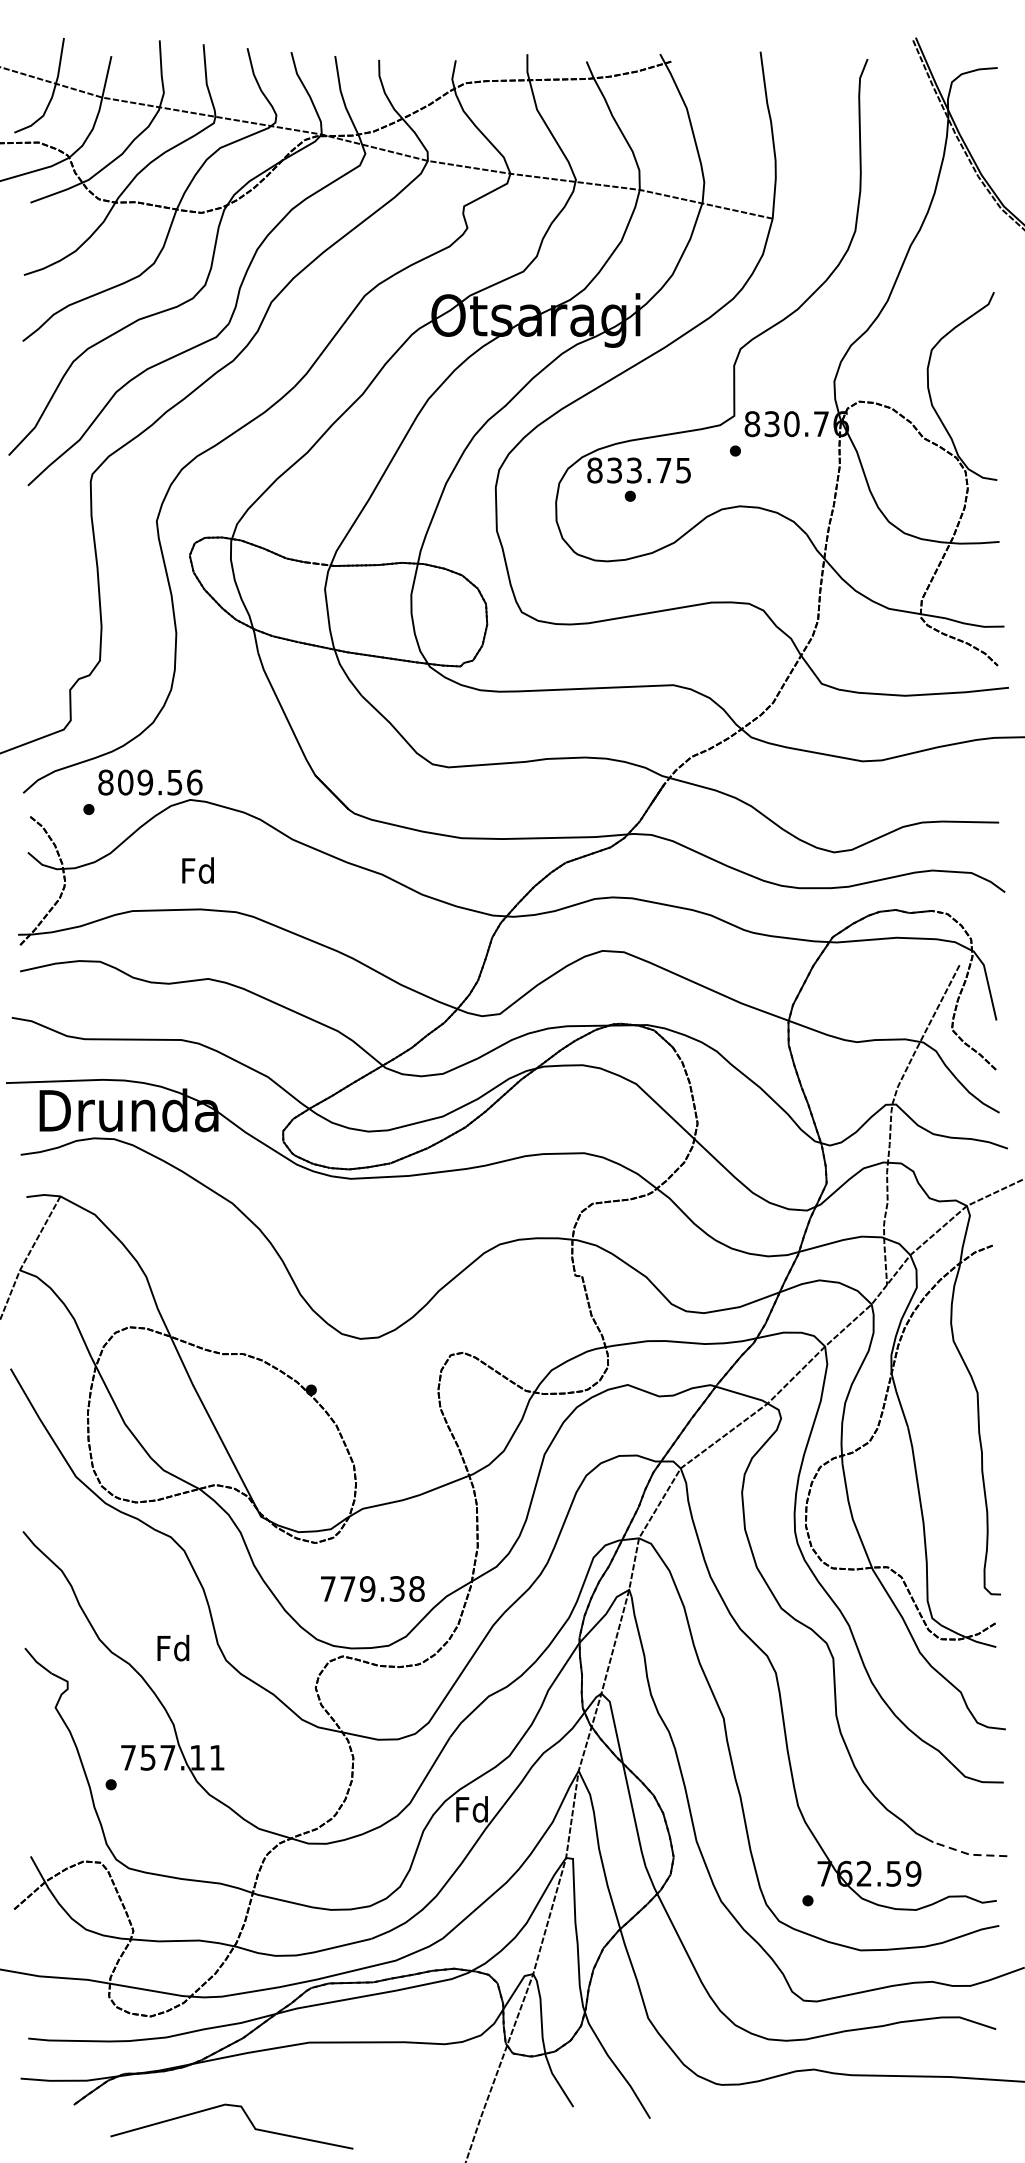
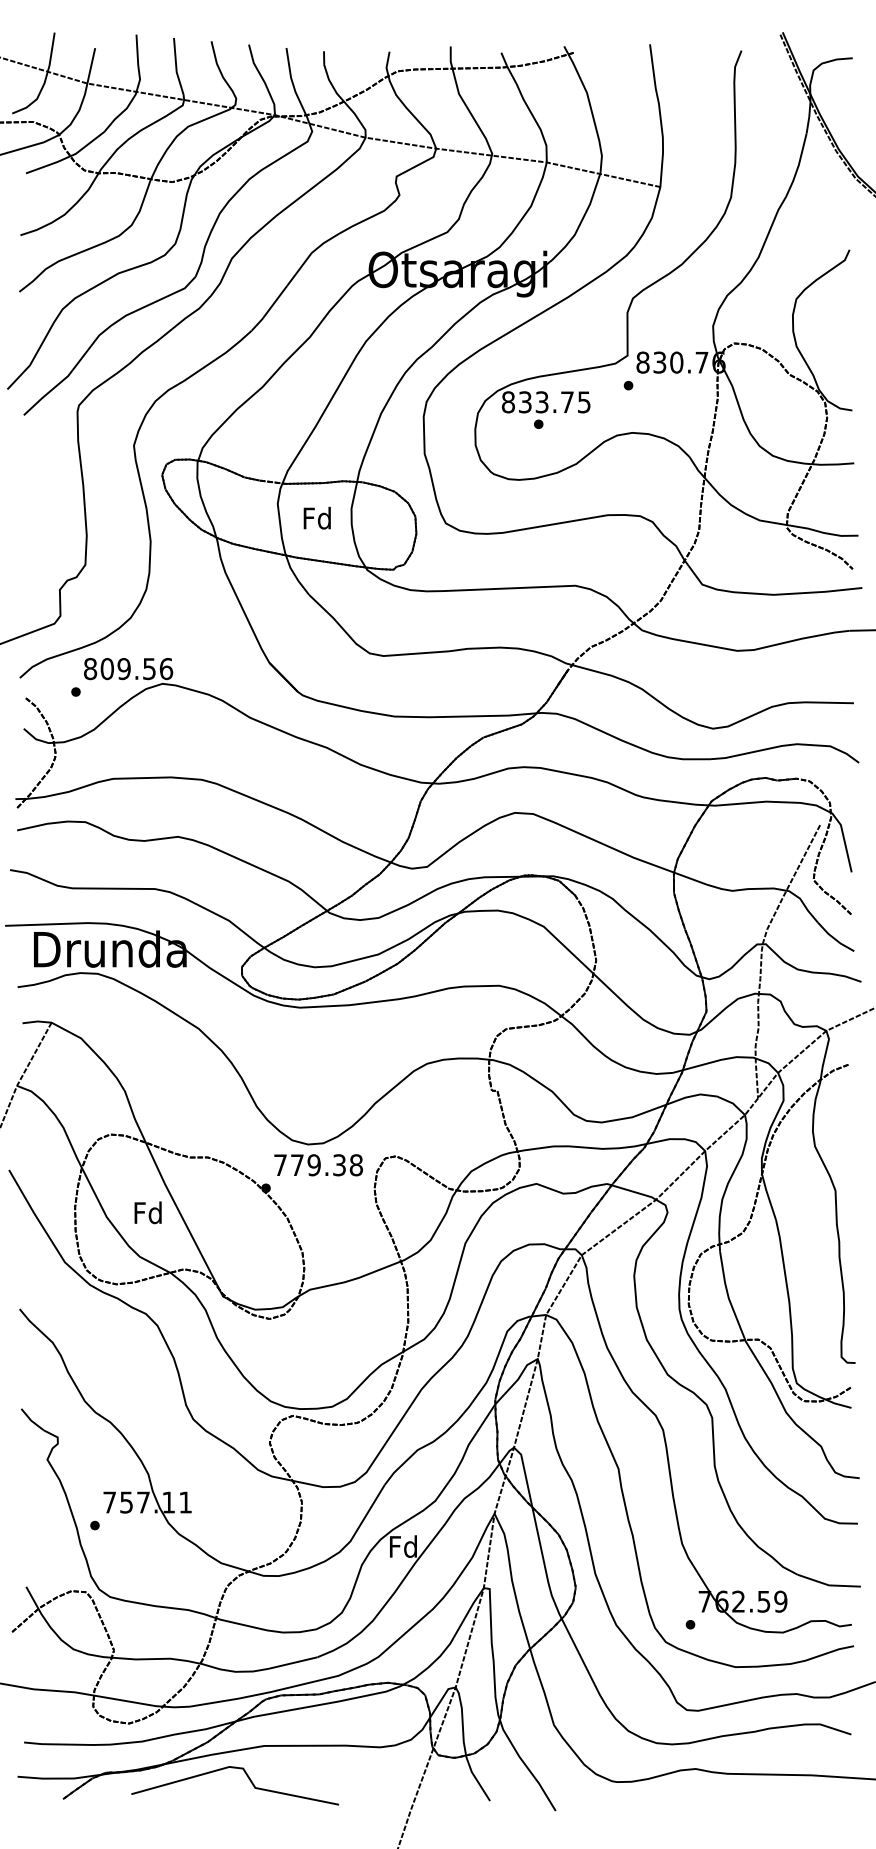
text: (197, 869) -> (316, 517), moved
text: (372, 1589) -> (318, 1165), moved
text: (172, 1647) -> (147, 1212), moved
line: (969, 1854) -> (828, 1585), dashed -> solid
line: (247, 2119) -> (248, 1779), moved

